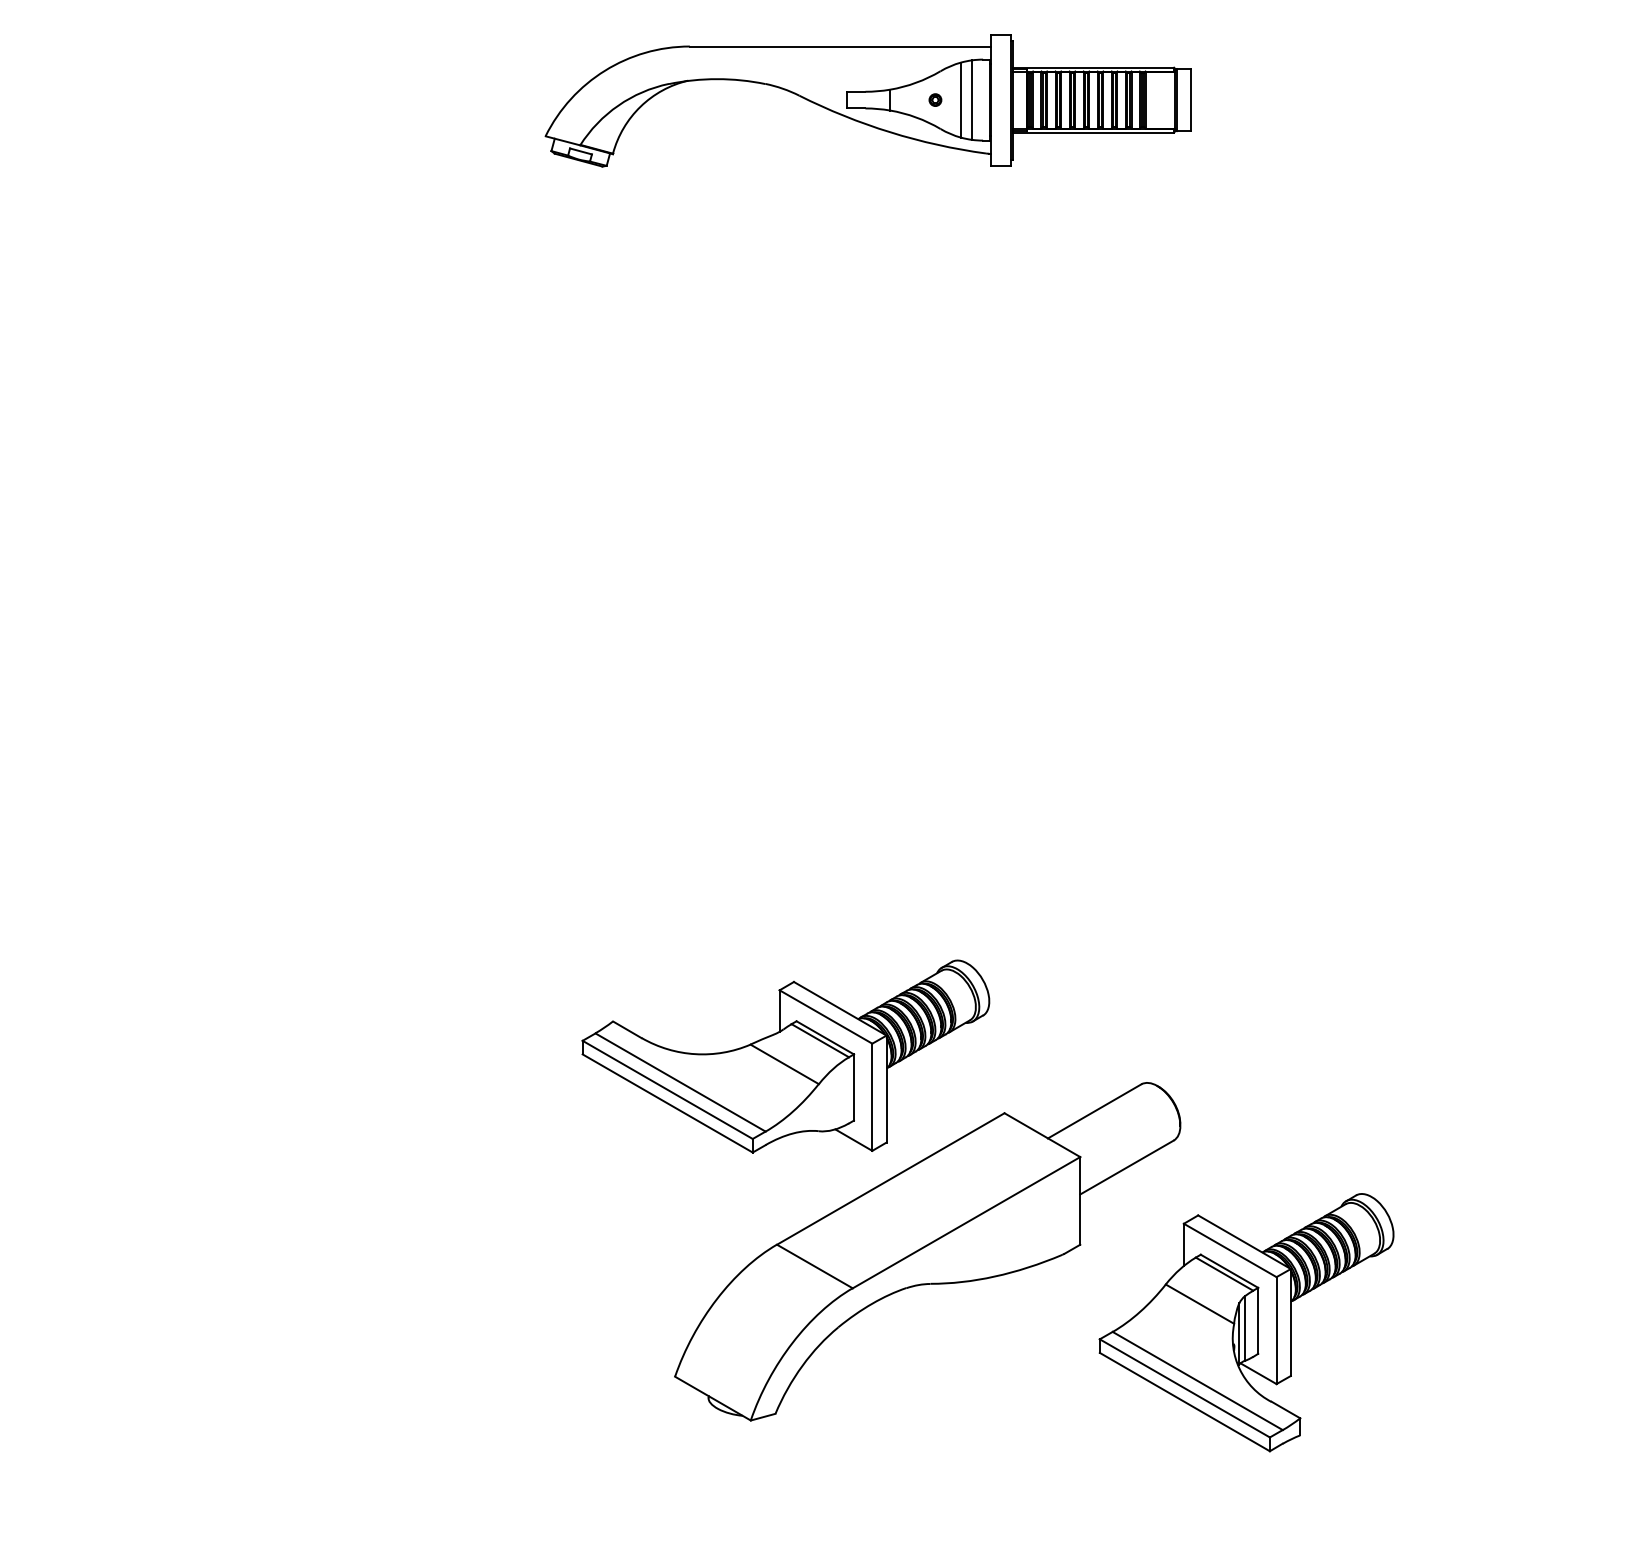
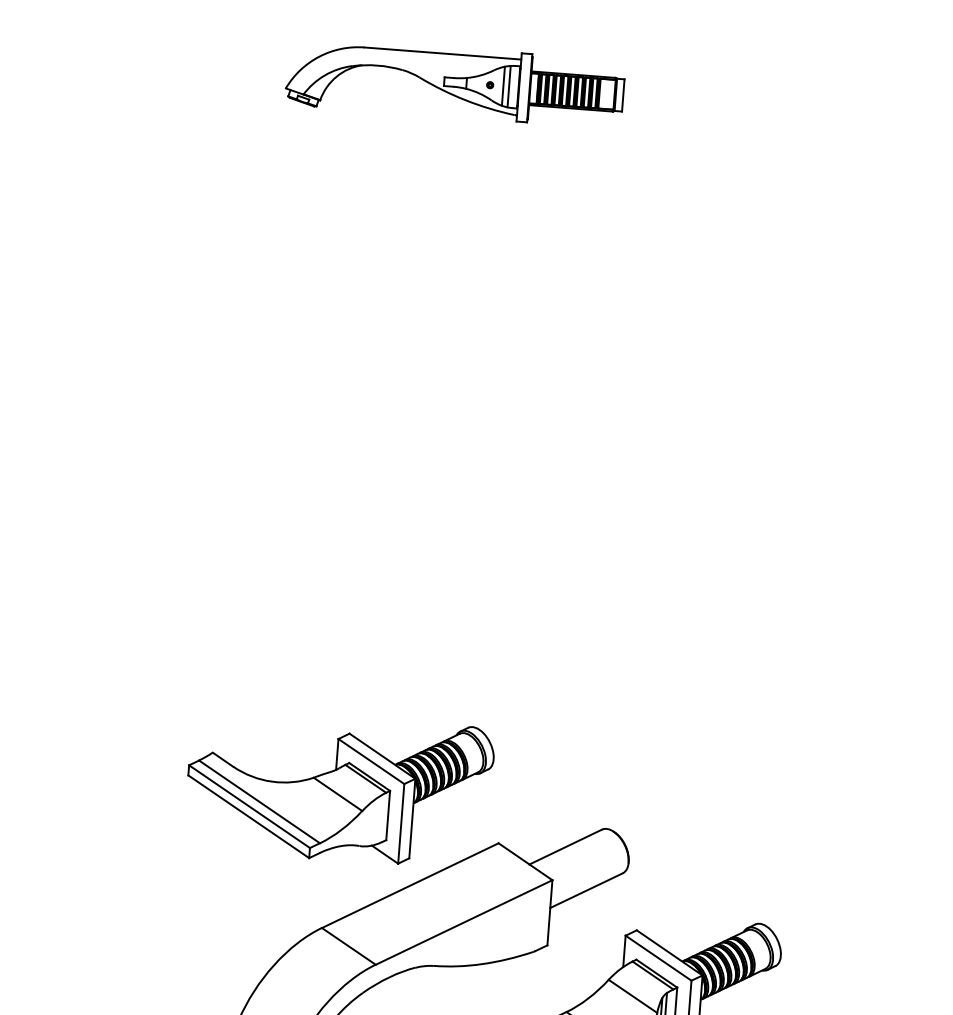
part: (867, 100) -> (454, 82), size x0.7

